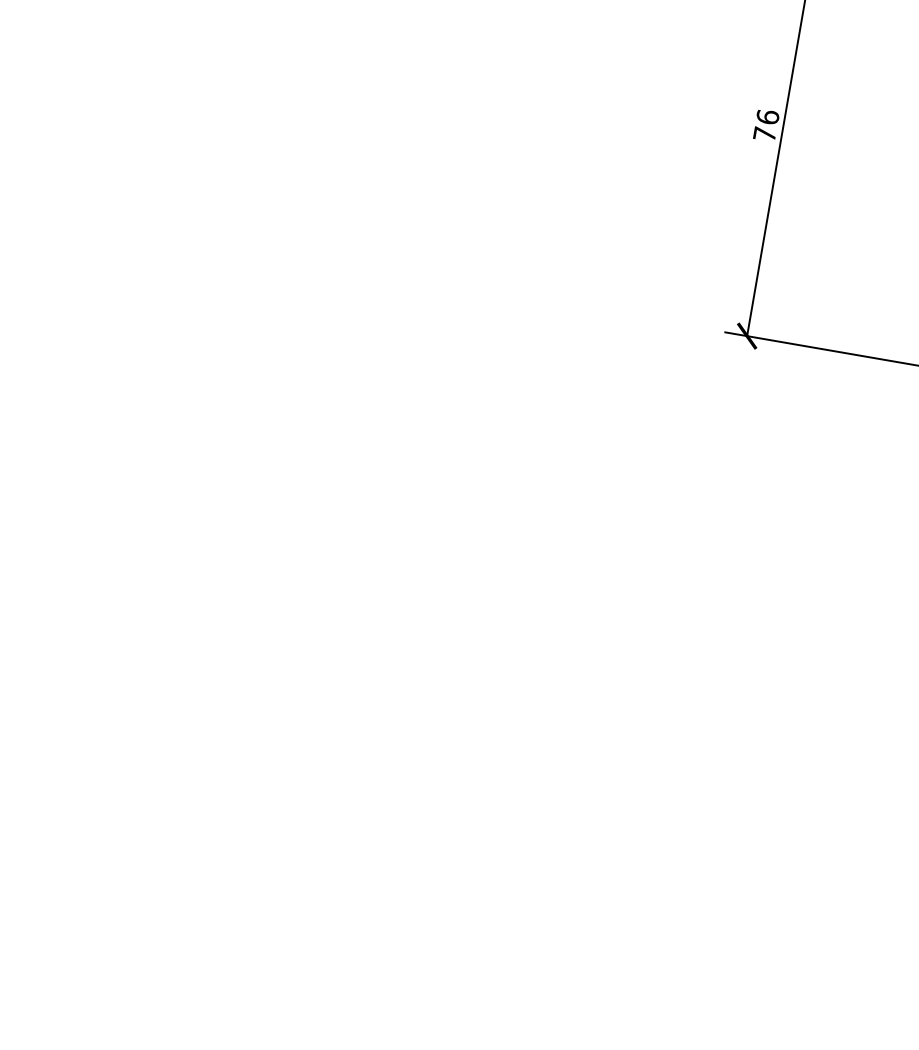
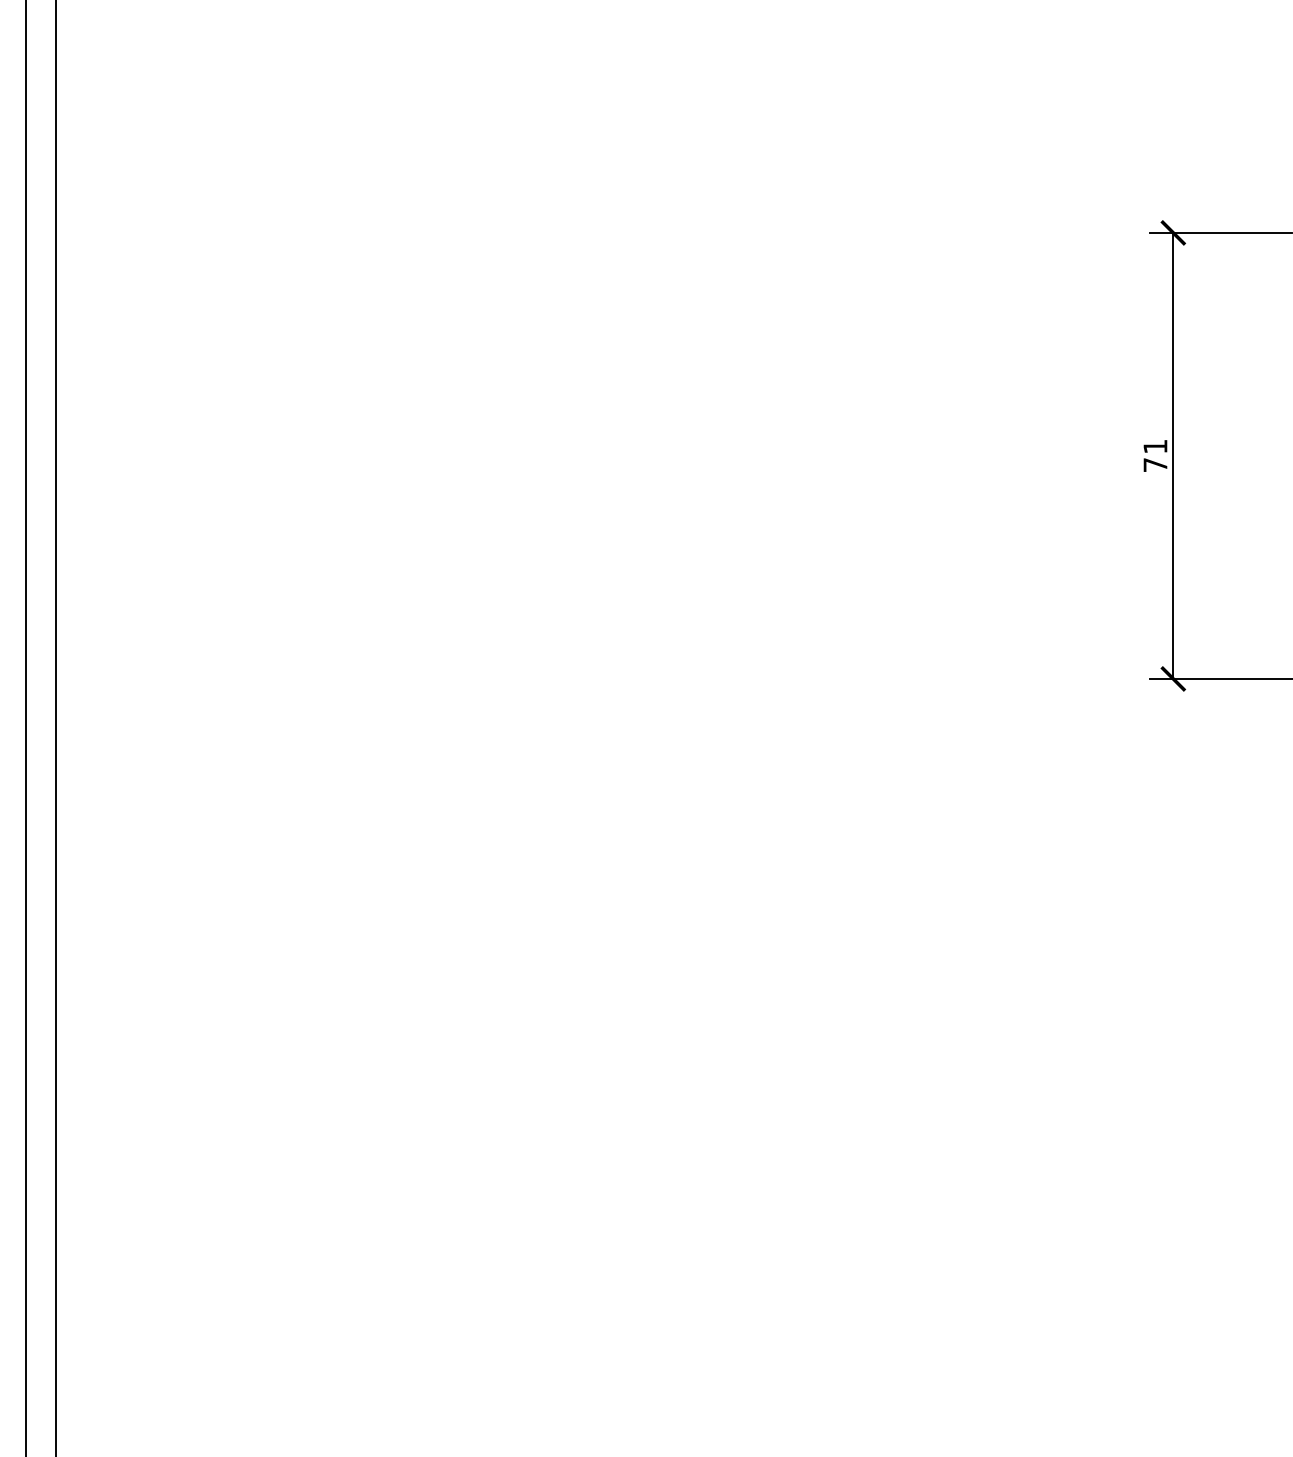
text: (767, 117) -> (1155, 446), 76 -> 71

